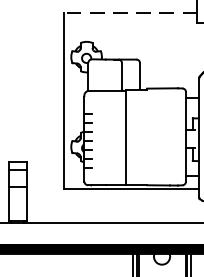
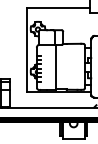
line: (129, 11) -> (58, 7), dashed -> solid

